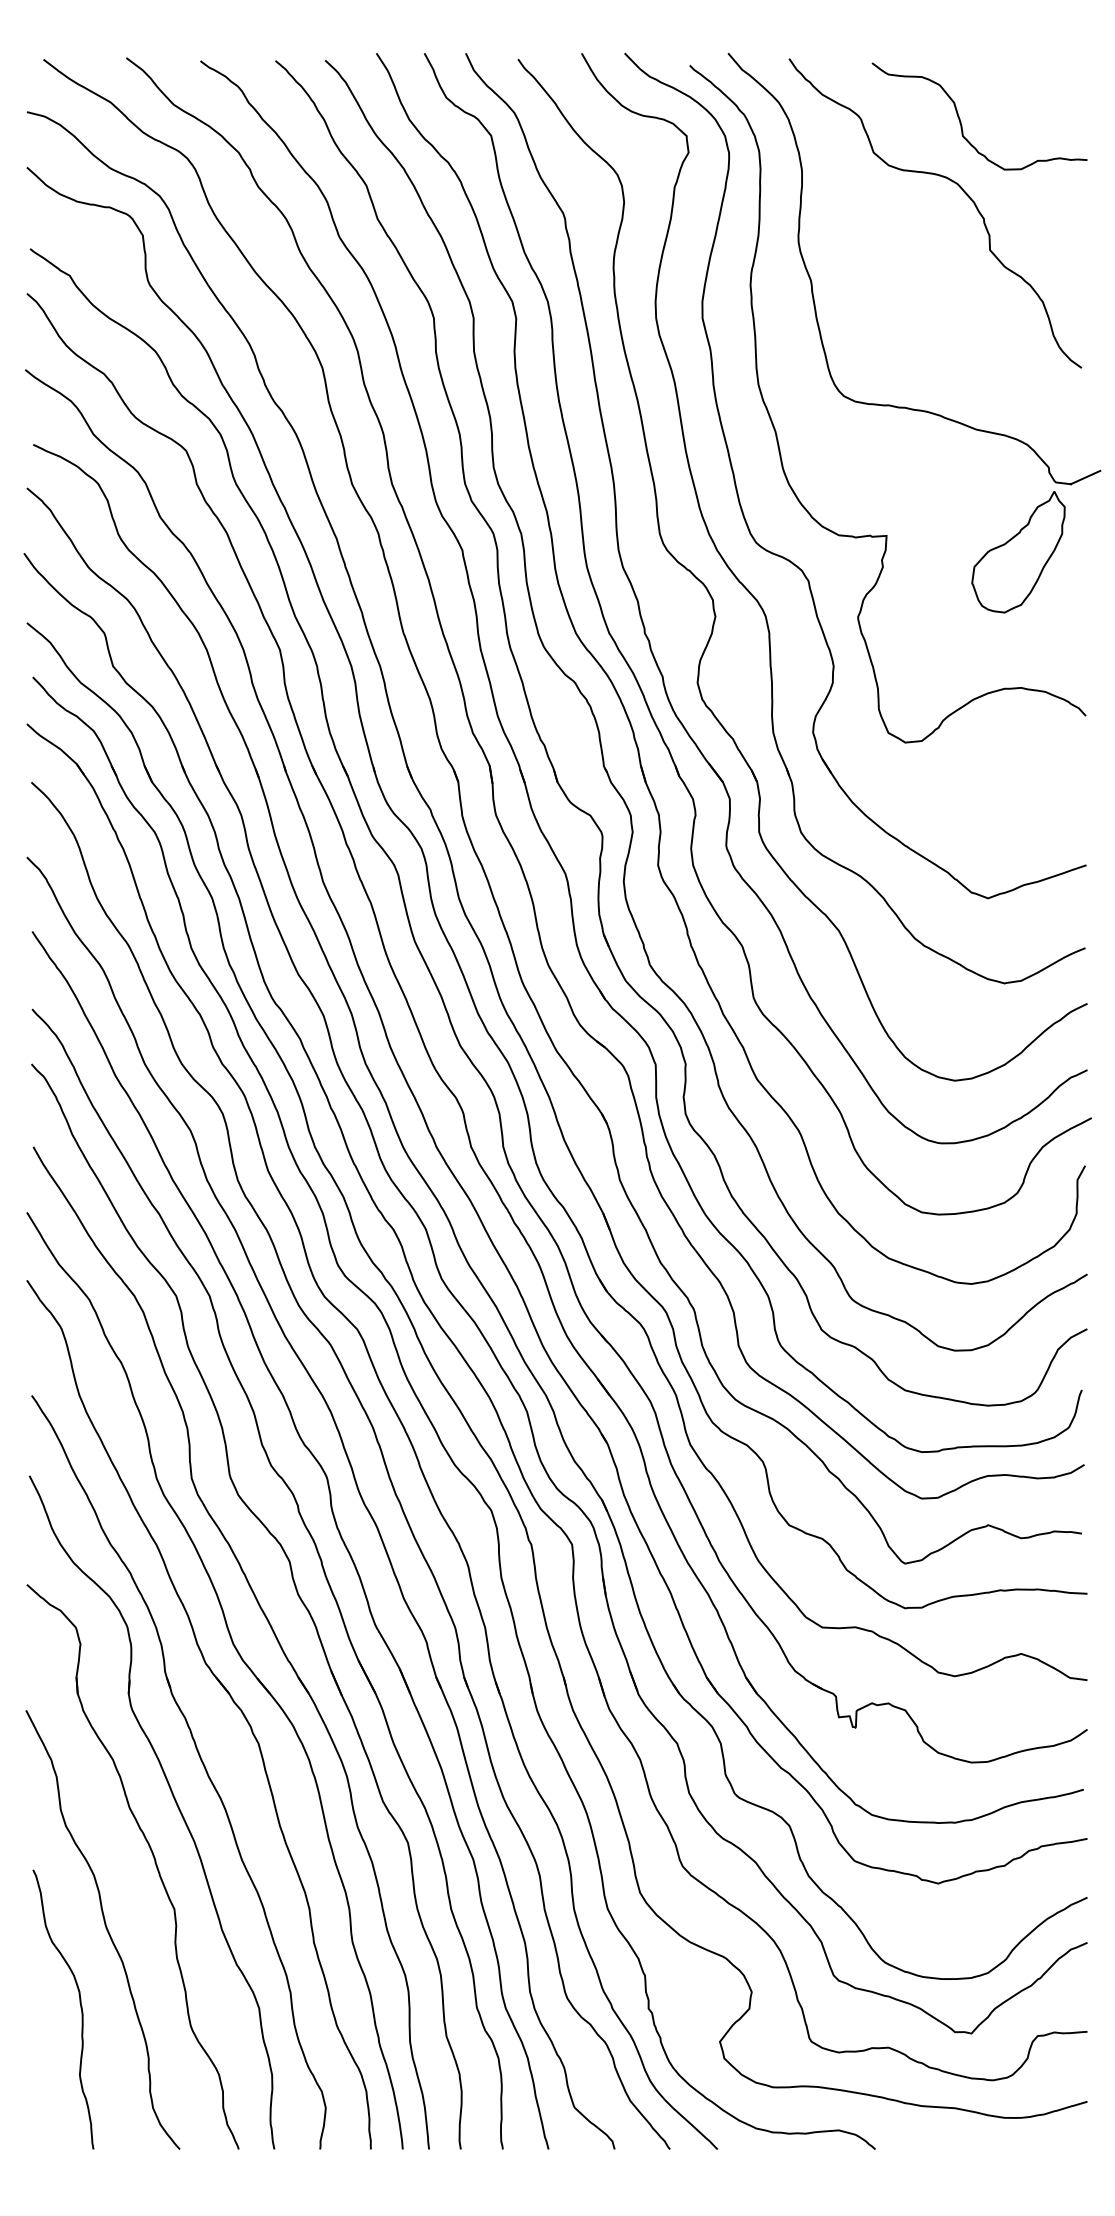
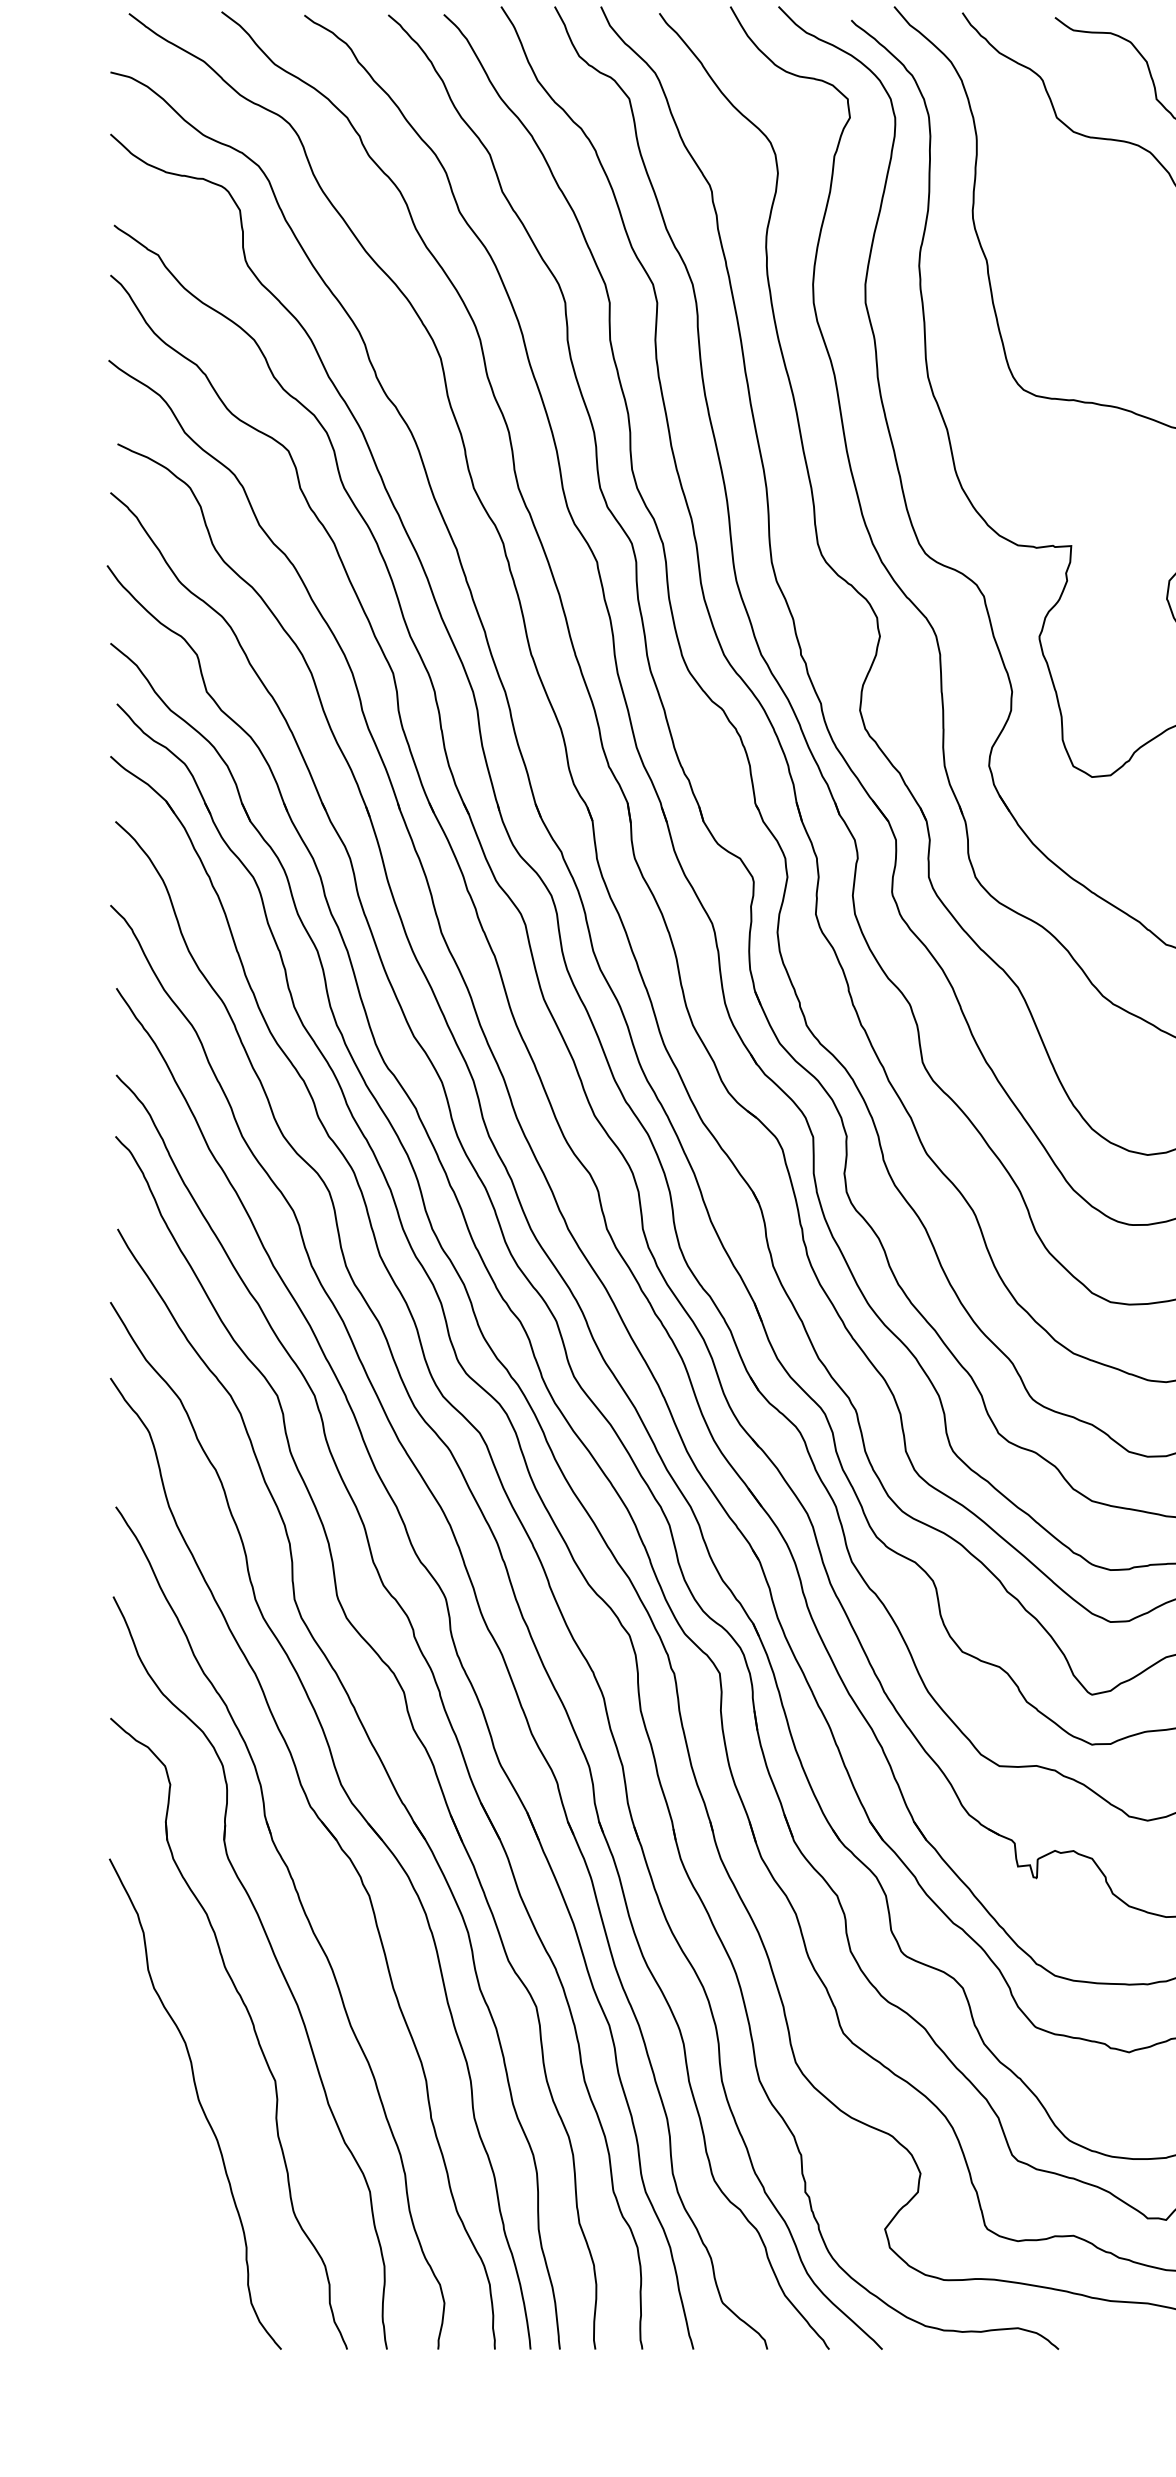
curve: (80, 2008) -> (170, 2191), removed

